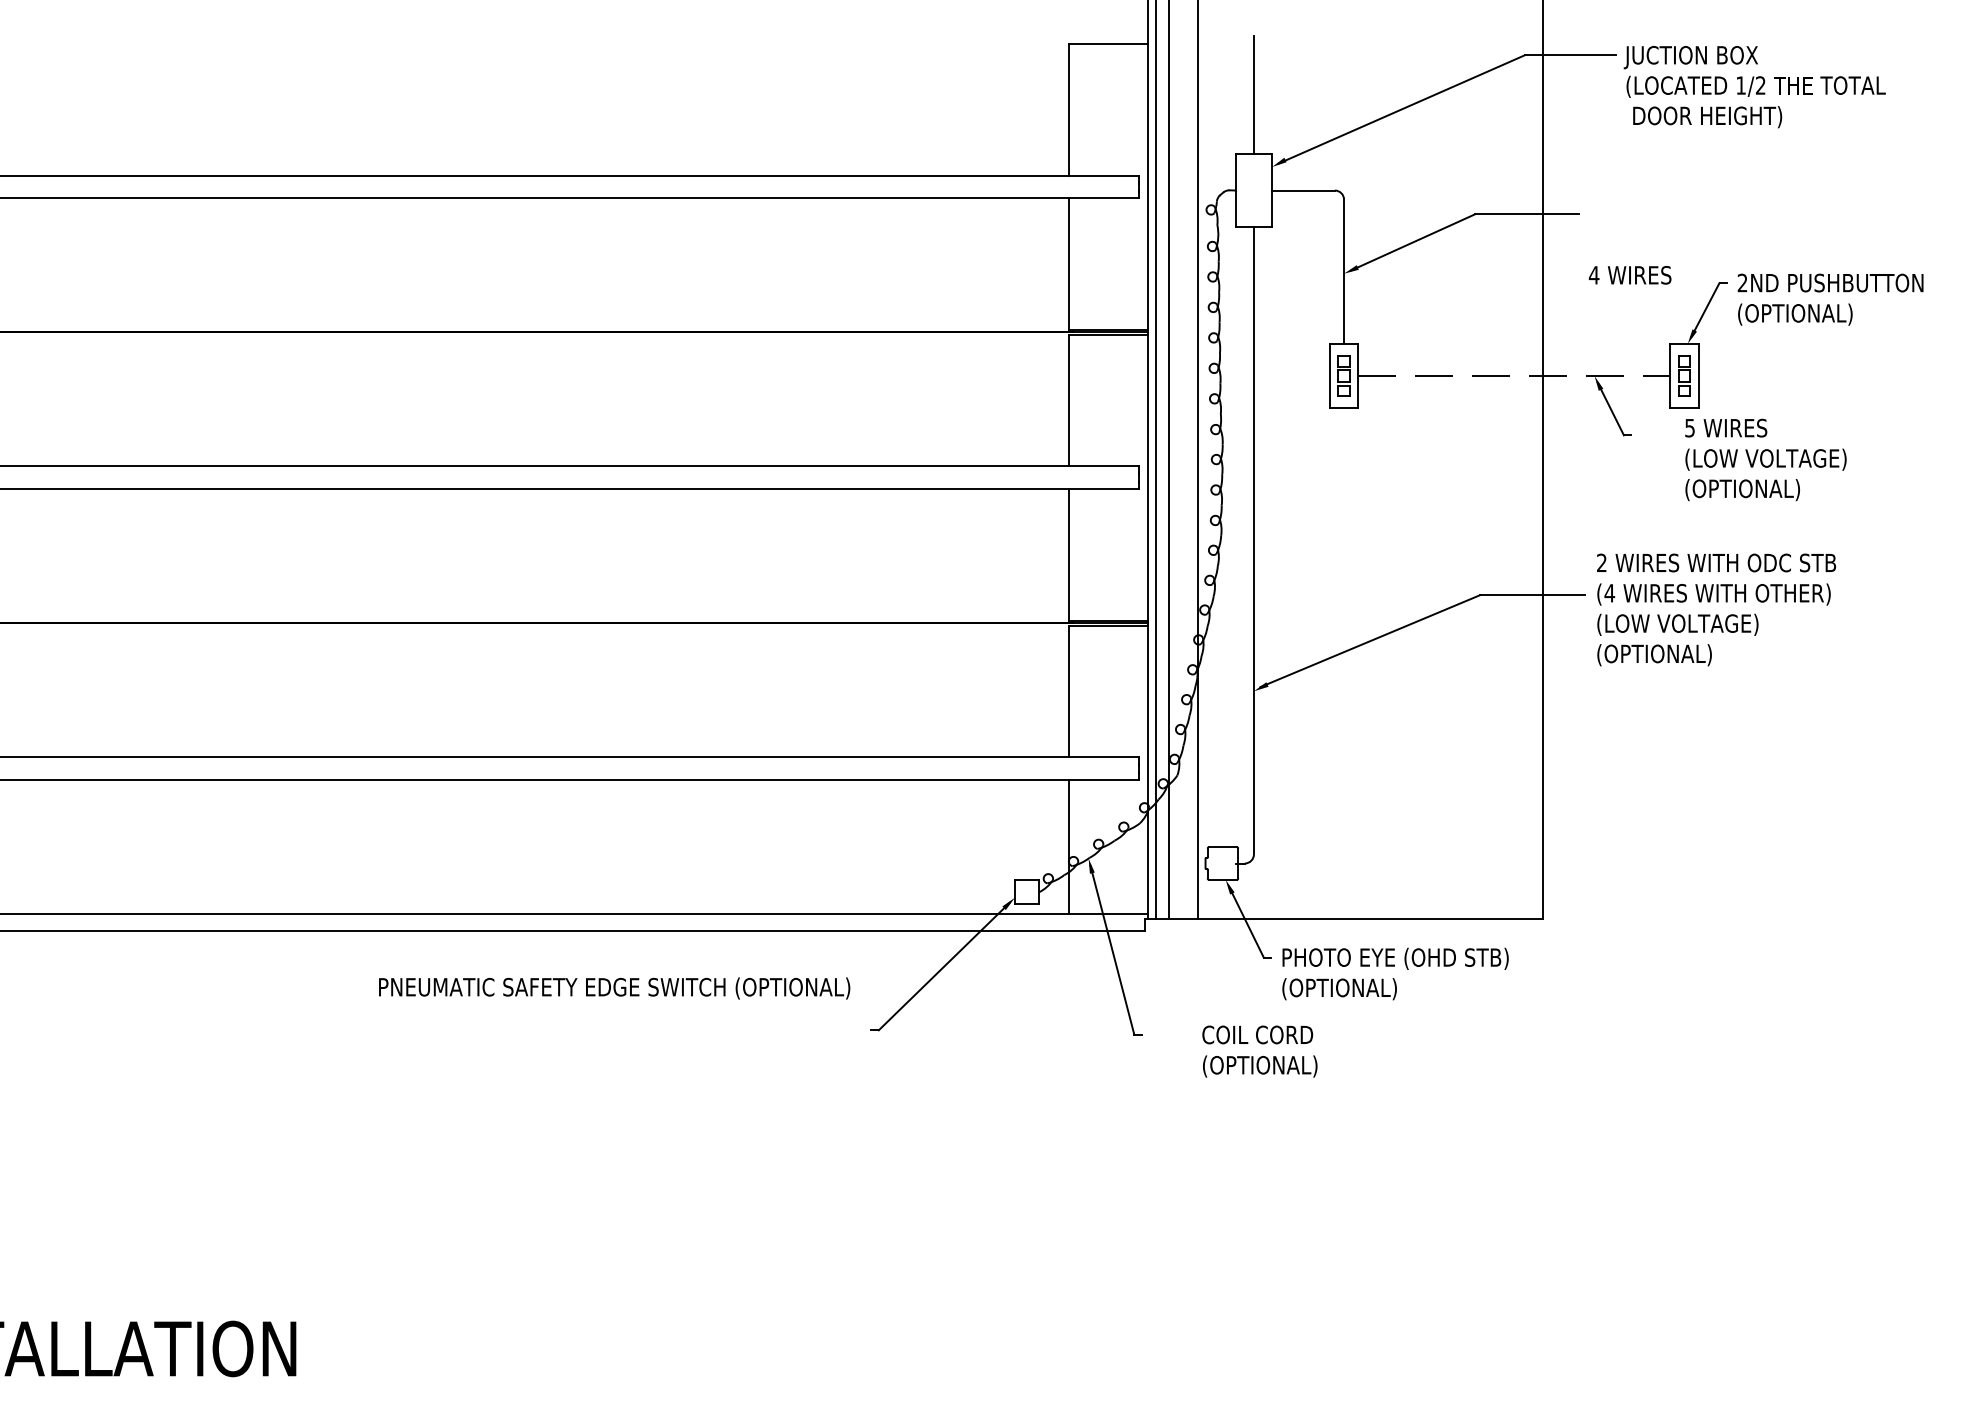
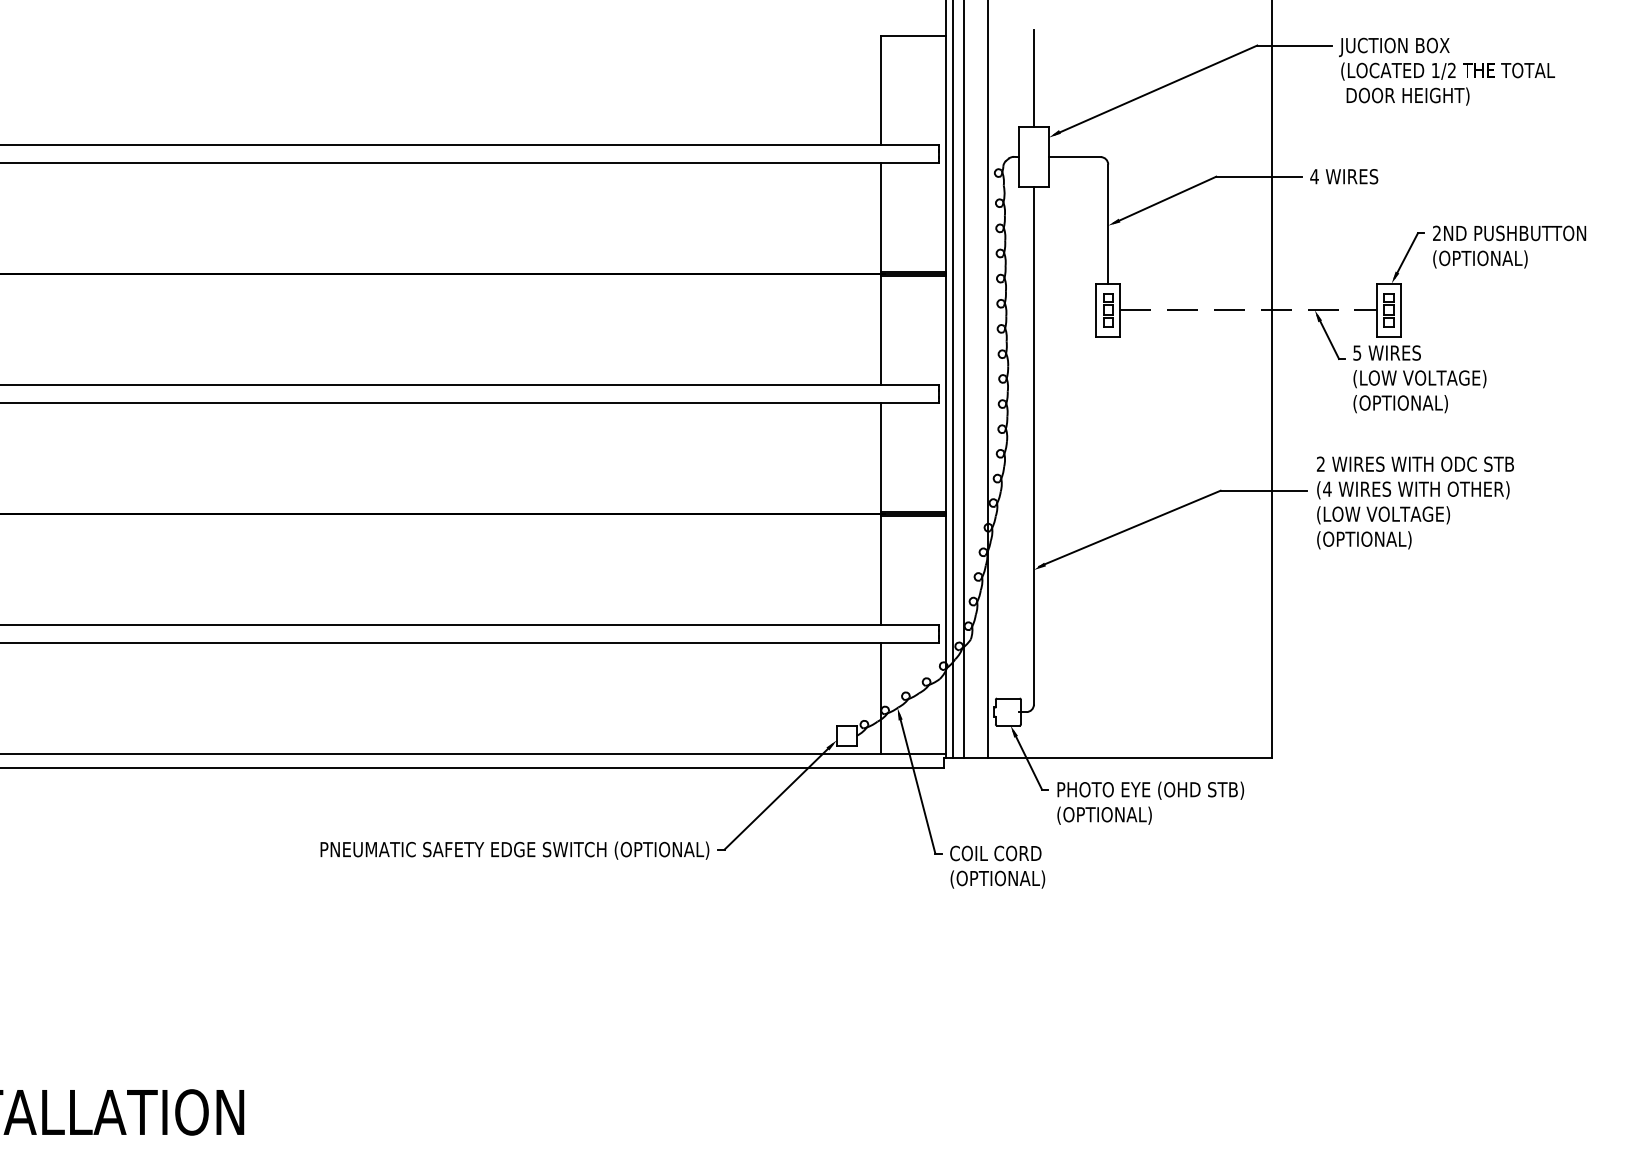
text: (1629, 275) -> (1343, 176), moved
text: (1765, 459) -> (1419, 378), moved
text: (614, 988) -> (514, 850), moved
text: (1259, 1051) -> (997, 867), moved

